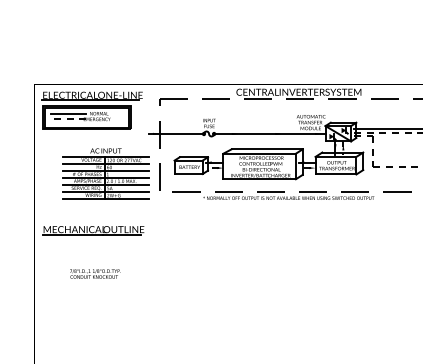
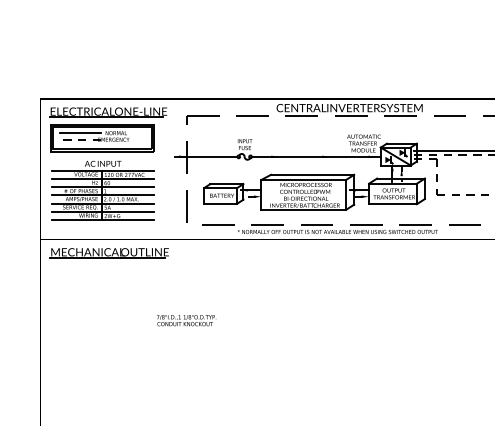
part: (105, 173) -> (102, 190), moved
part: (93, 230) -> (109, 253), moved
text: (95, 273) -> (186, 319), moved

